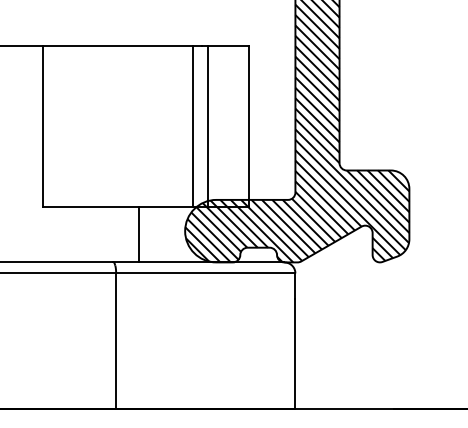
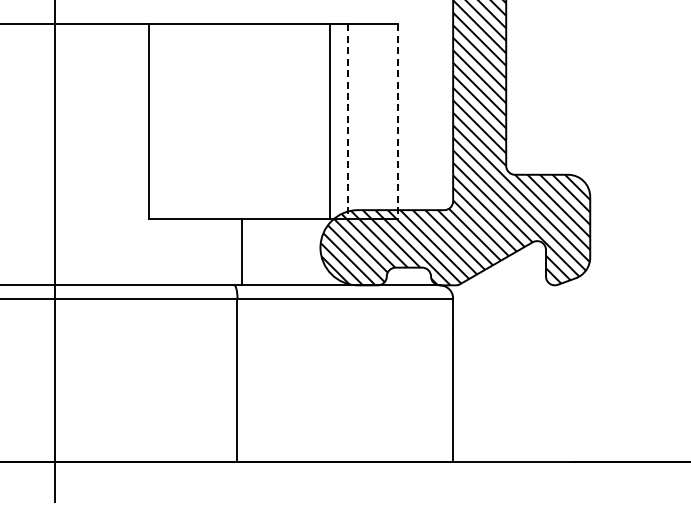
line: (208, 127) -> (348, 122), solid -> dashed
line: (249, 127) -> (397, 122), solid -> dashed
line: (139, 235) -> (242, 252), moved

